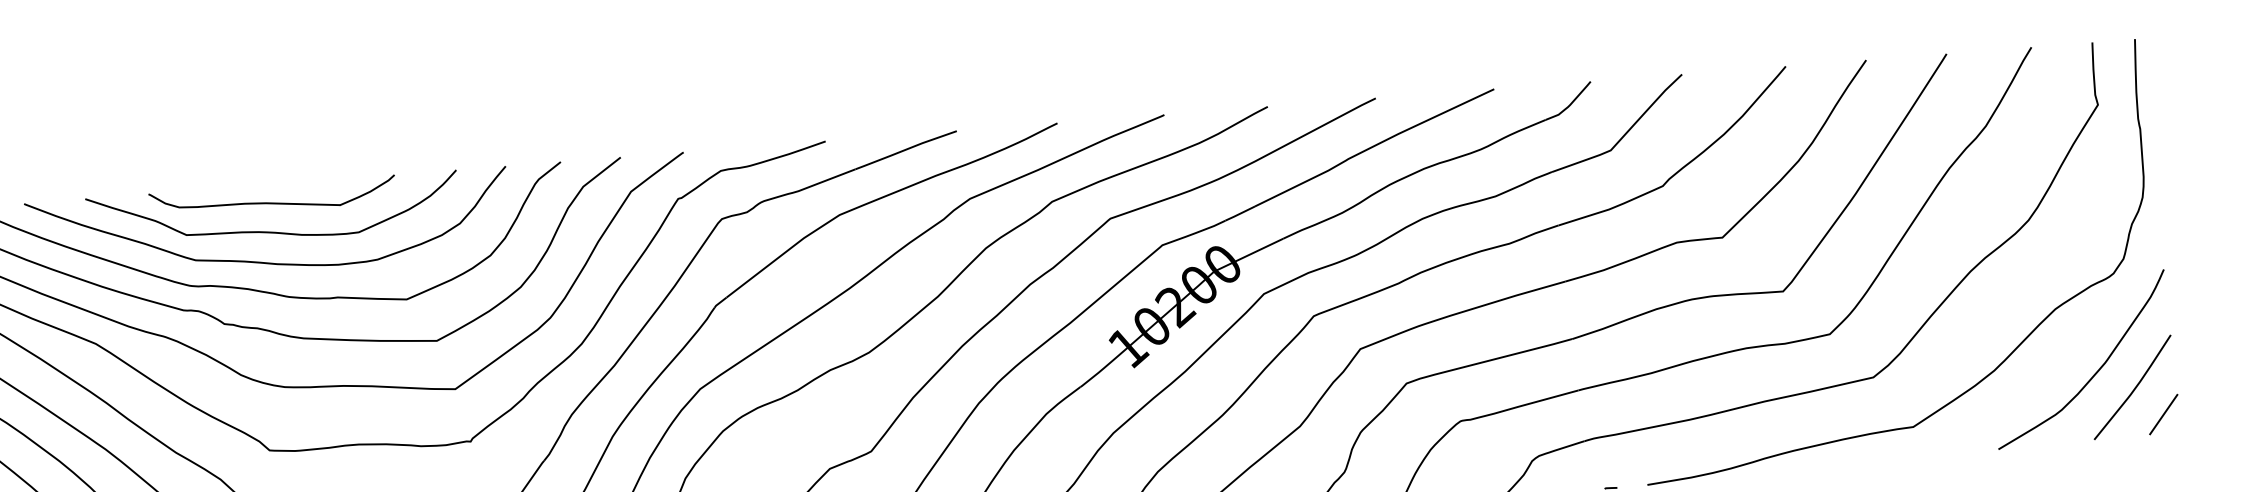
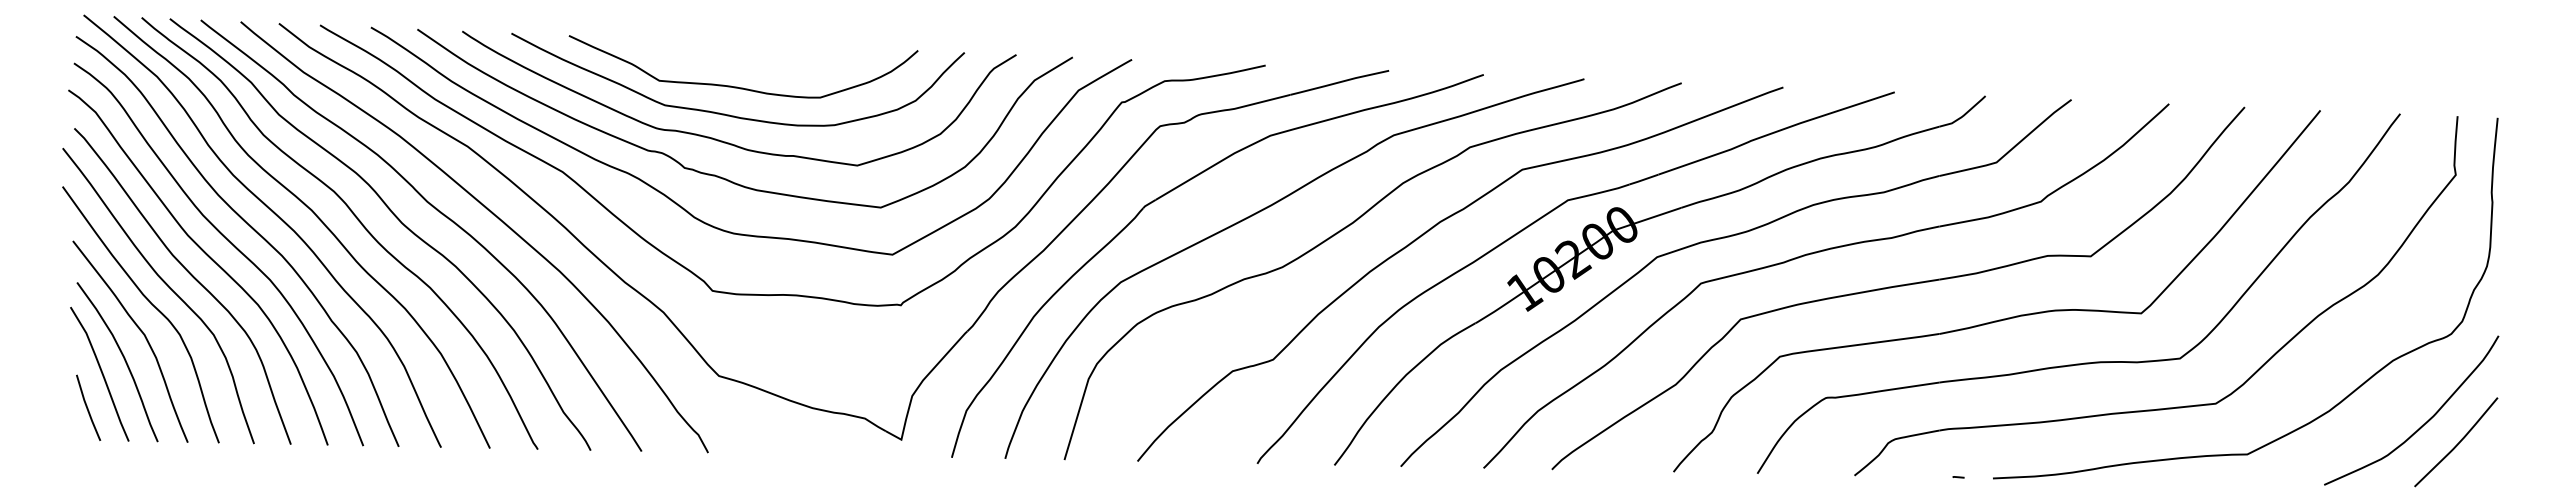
curve: (271, 201) -> (742, 59), removed
line: (2164, 413) -> (2482, 470), removed

